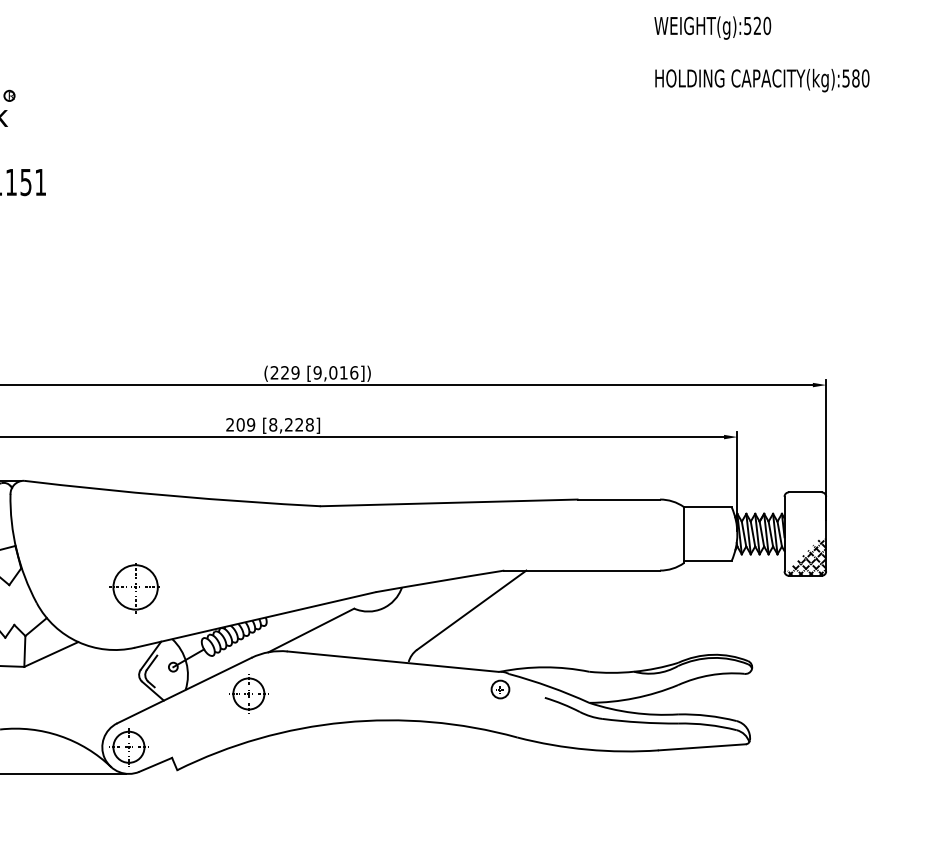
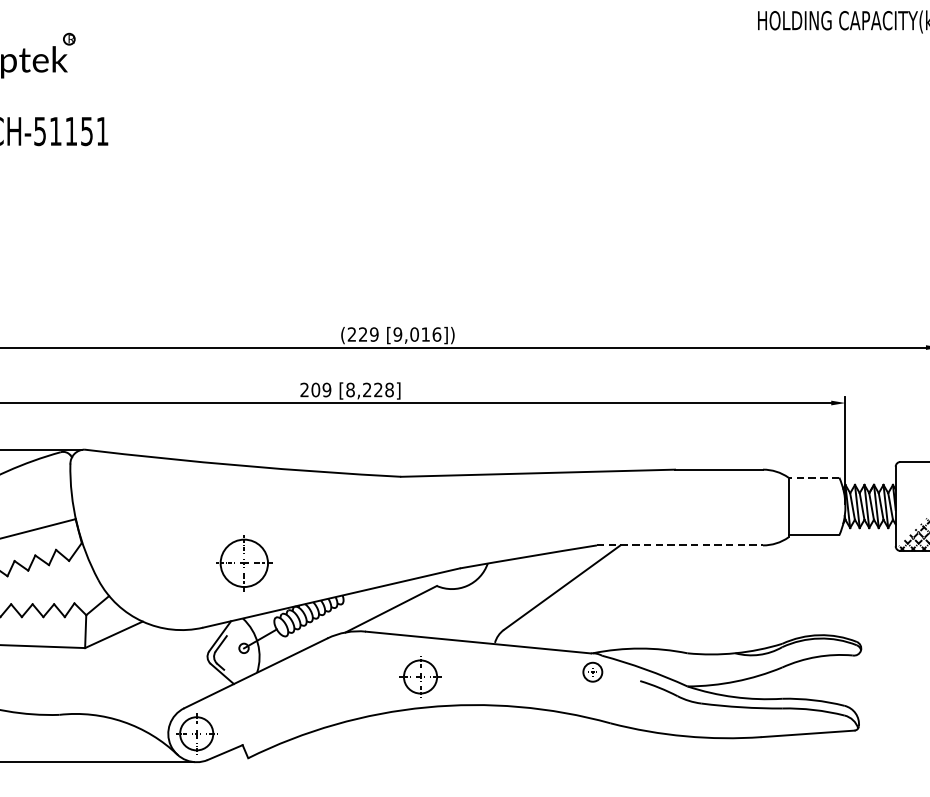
line: (707, 507) -> (813, 478), solid -> dashed
line: (582, 570) -> (680, 545), solid -> dashed
part: (134, 588) -> (243, 564), moved
part: (248, 693) -> (420, 676), moved

